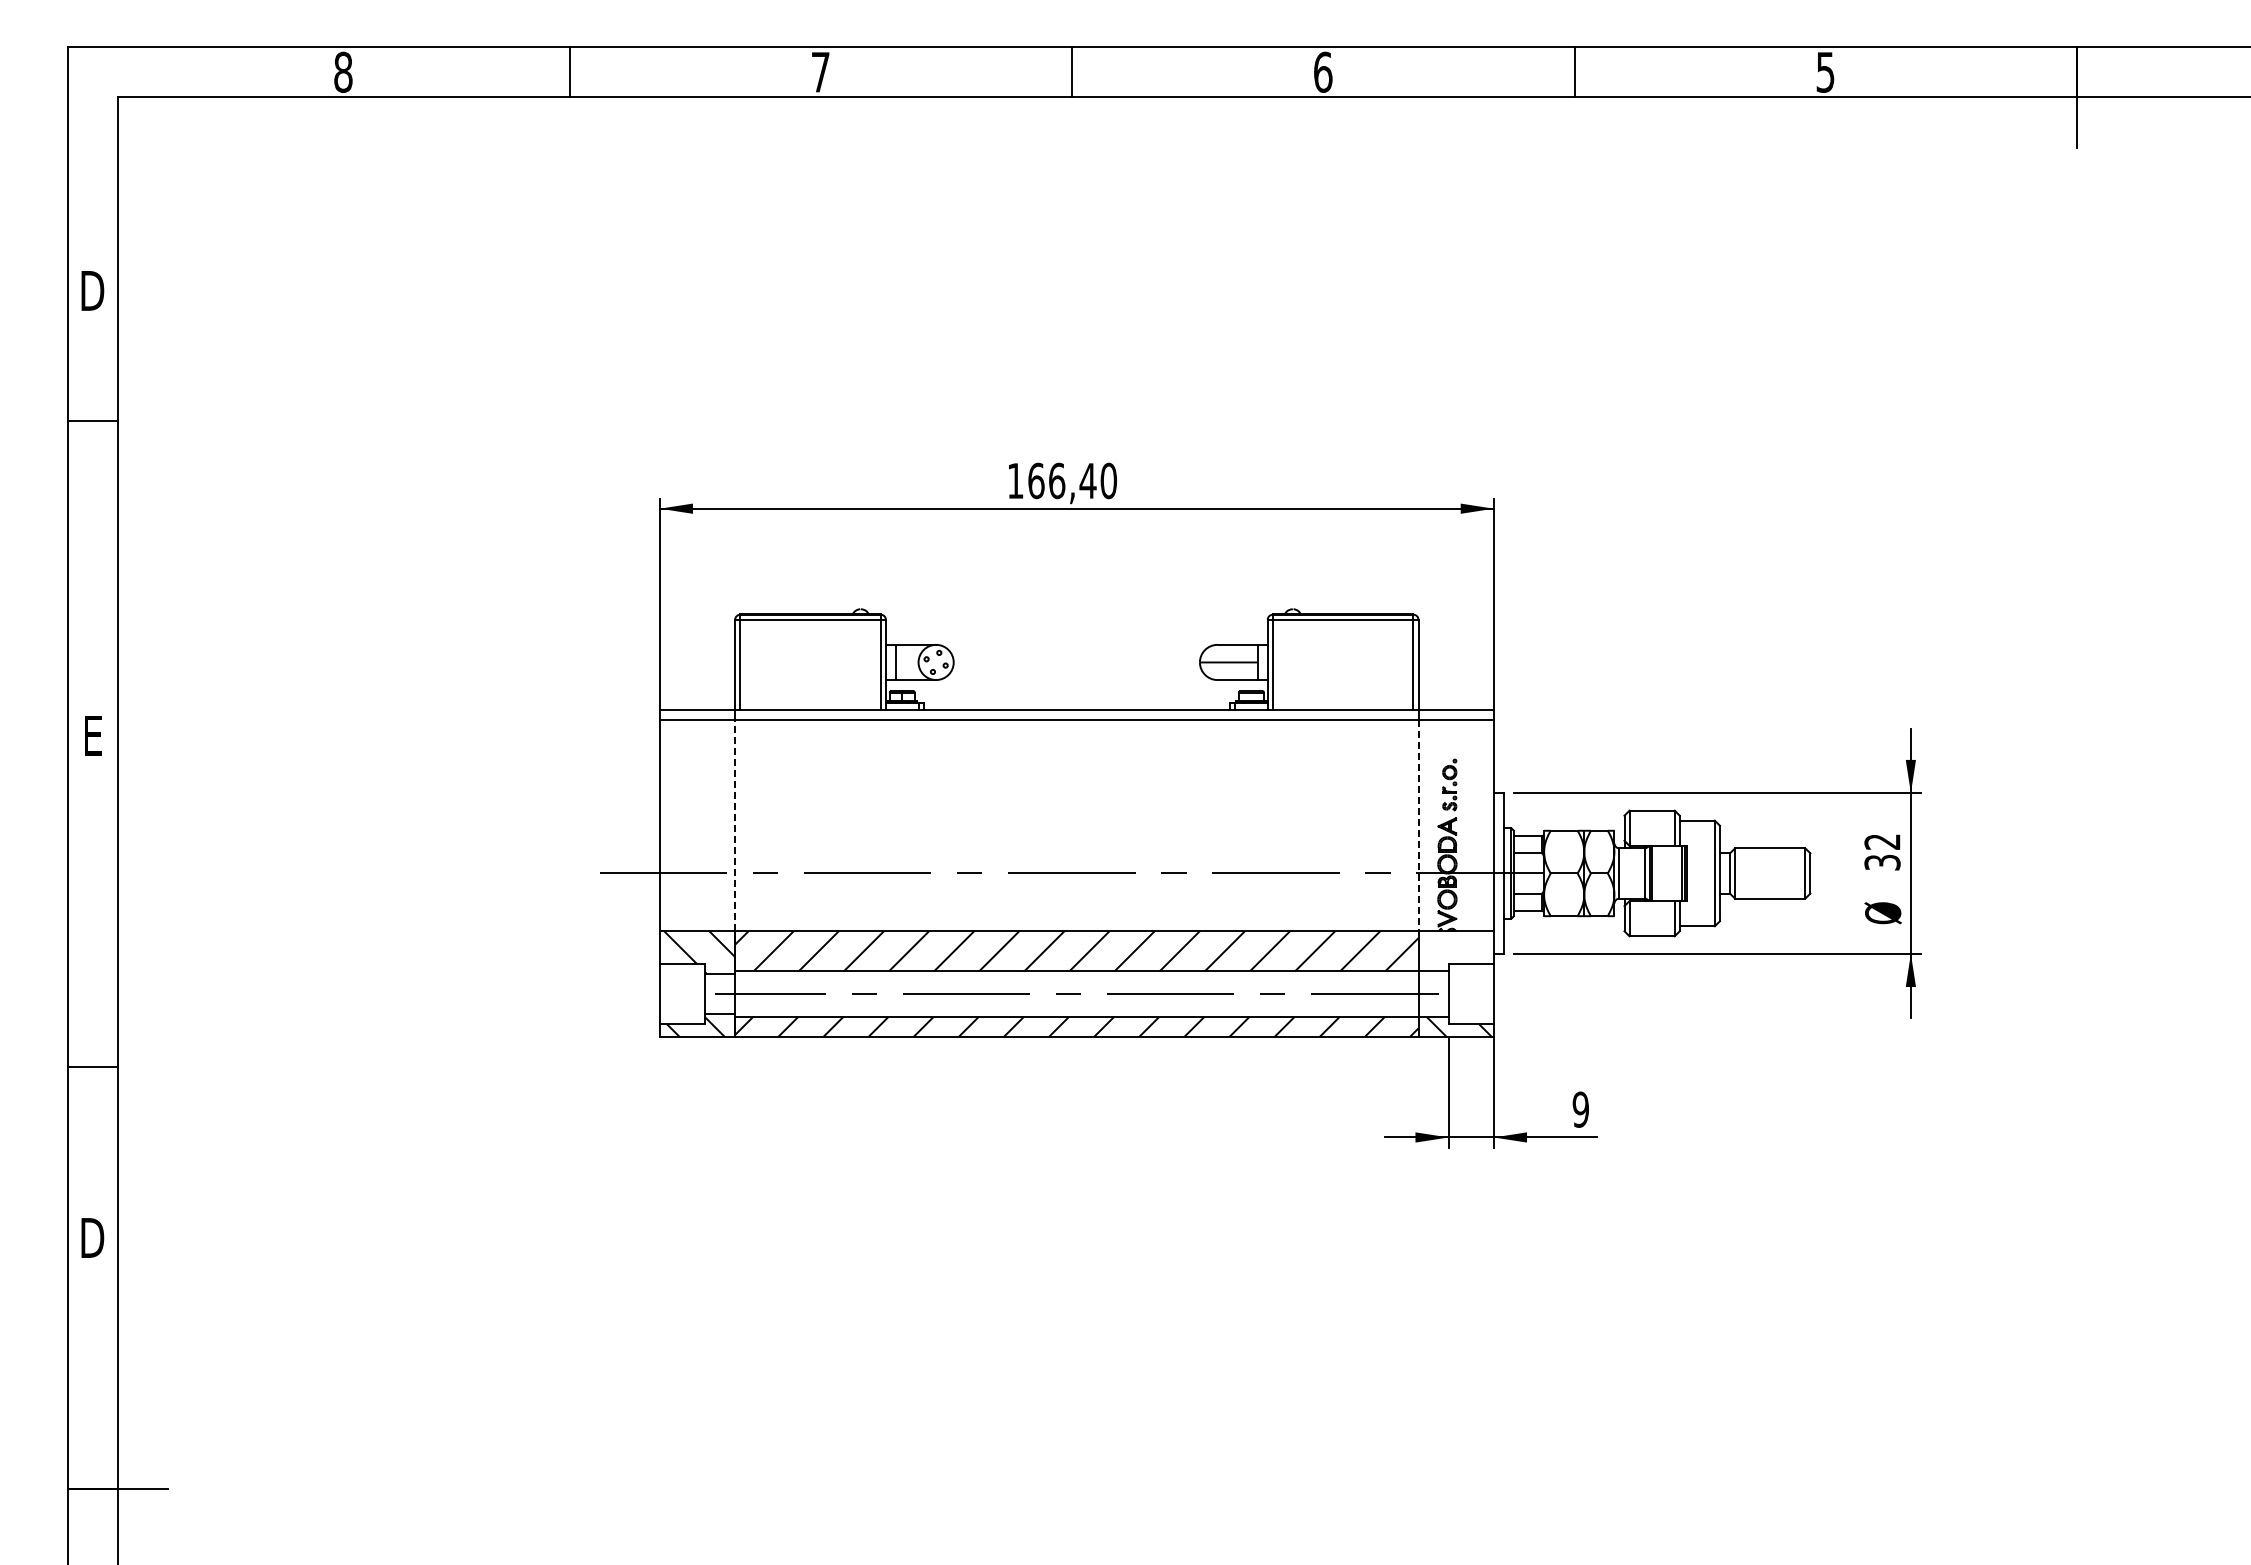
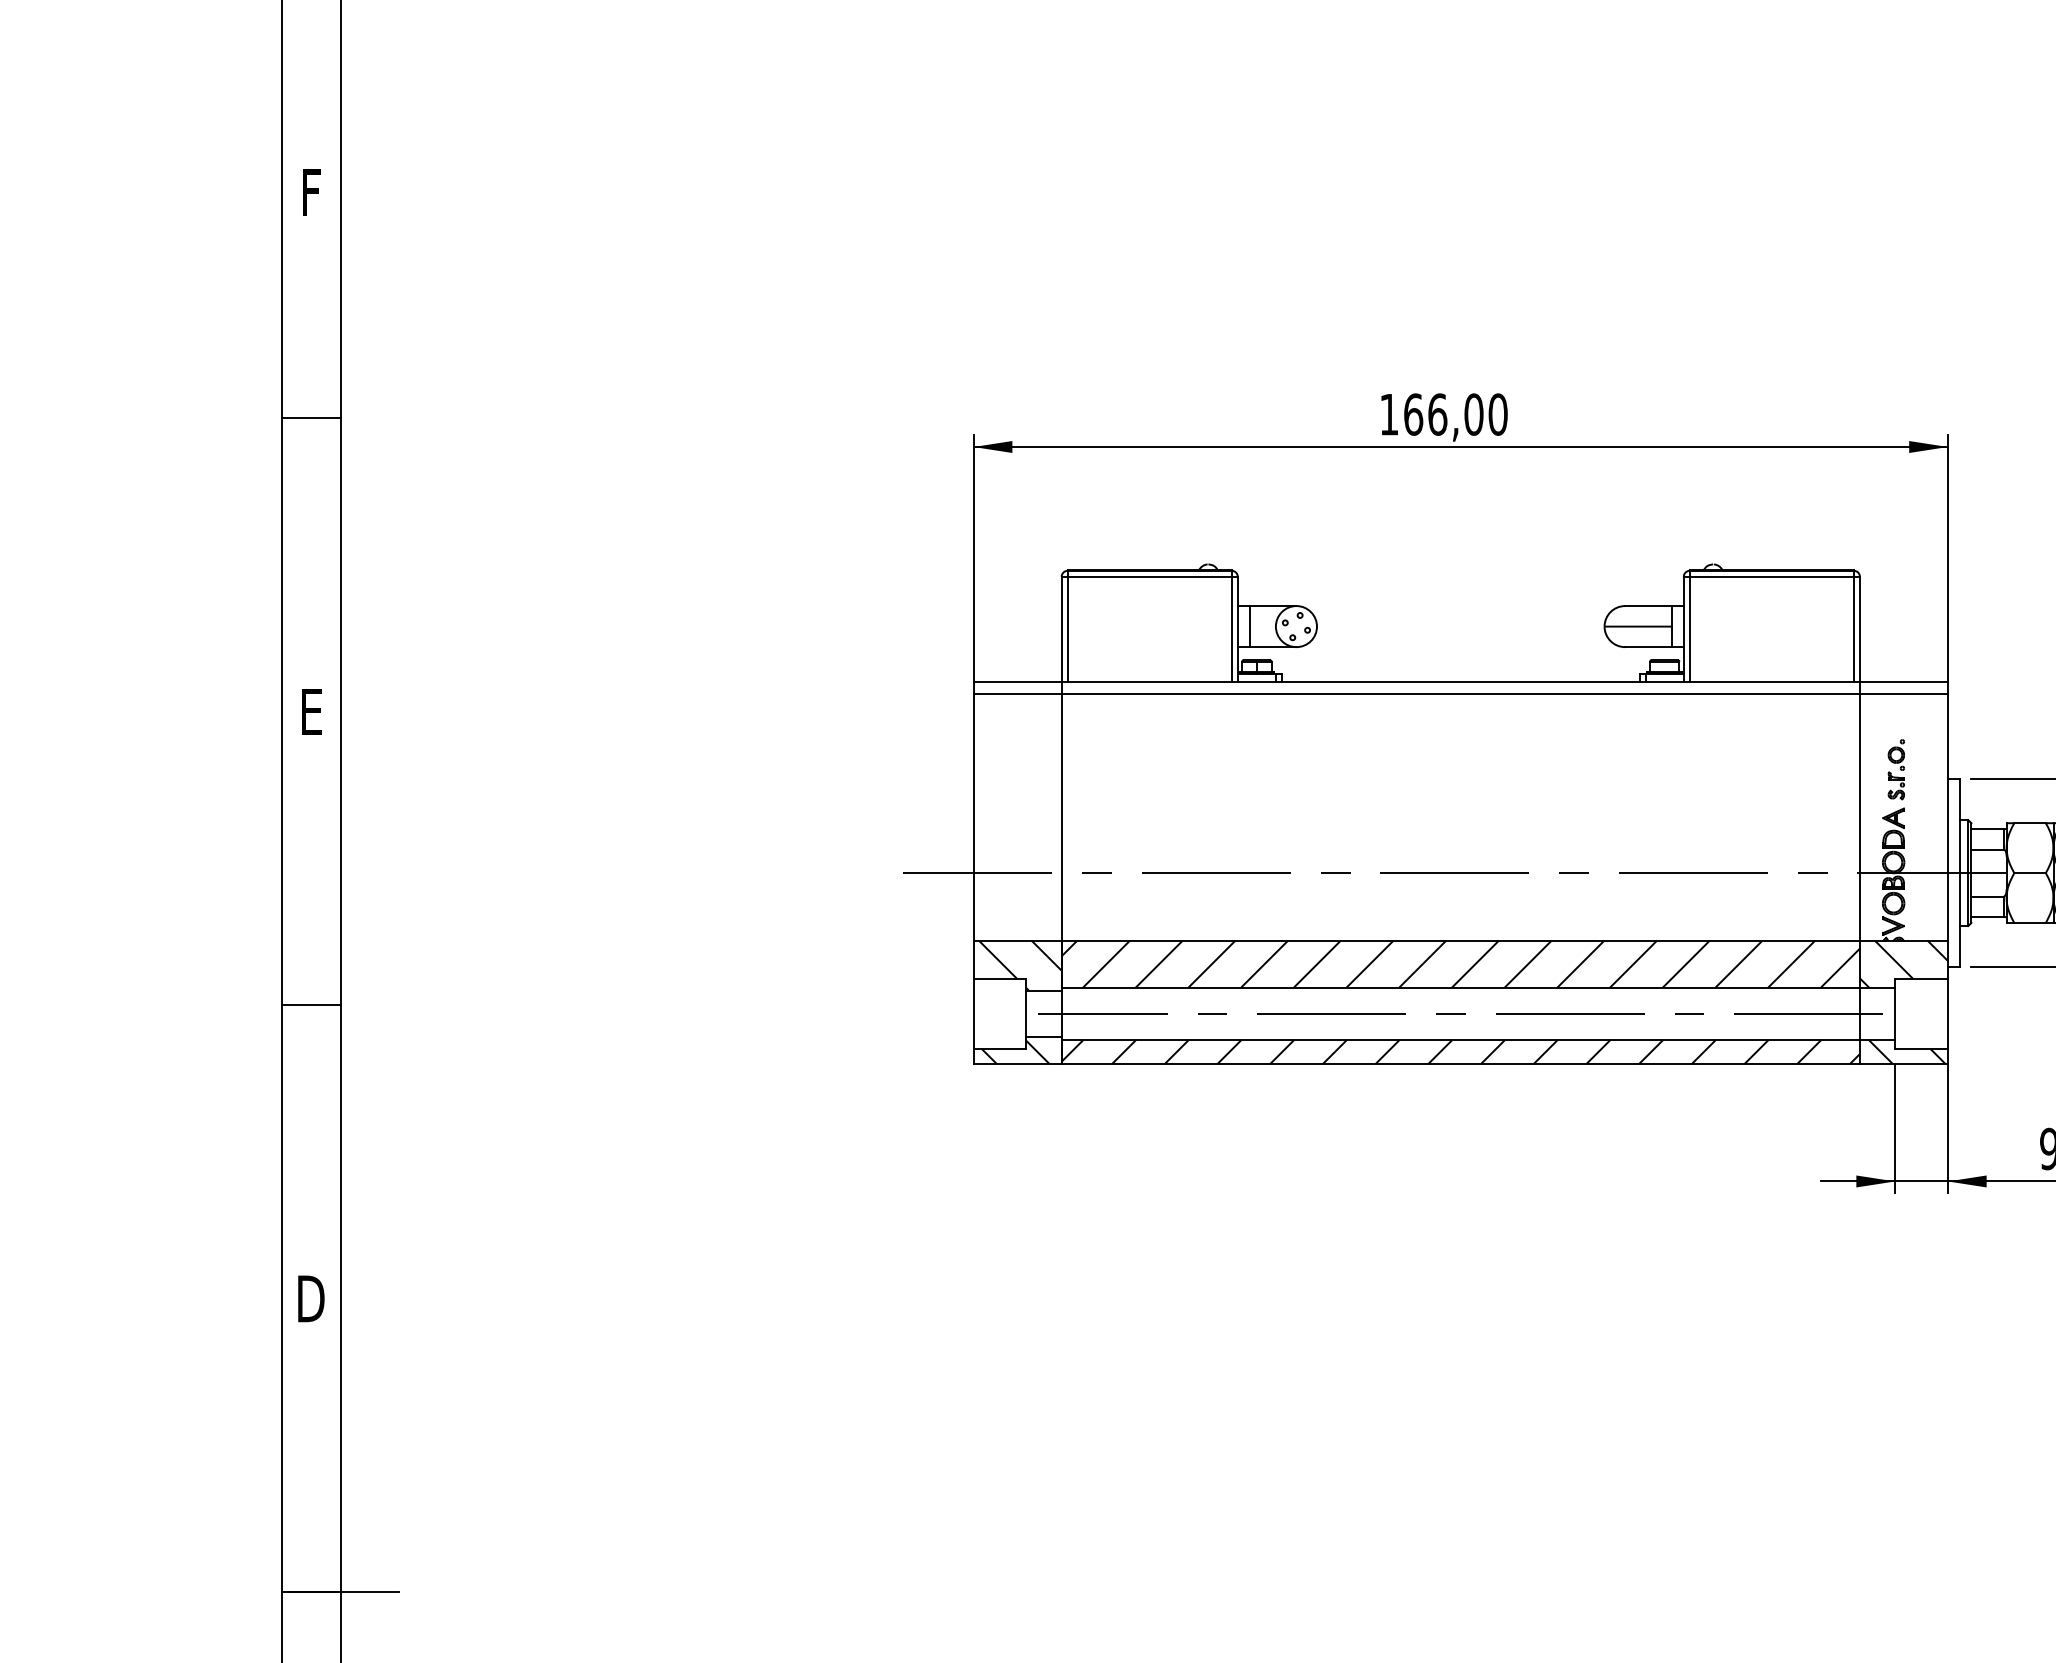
text: (92, 290) -> (310, 192), D -> F
line: (92, 421) -> (310, 418), moved
text: (1087, 480) -> (1473, 414), 166,40 -> 166,00
line: (735, 825) -> (1062, 817), dashed -> solid
line: (1418, 825) -> (1859, 817), dashed -> solid
hatch: (1455, 951) -> (1903, 964), added
line: (92, 1066) -> (310, 1005), moved

